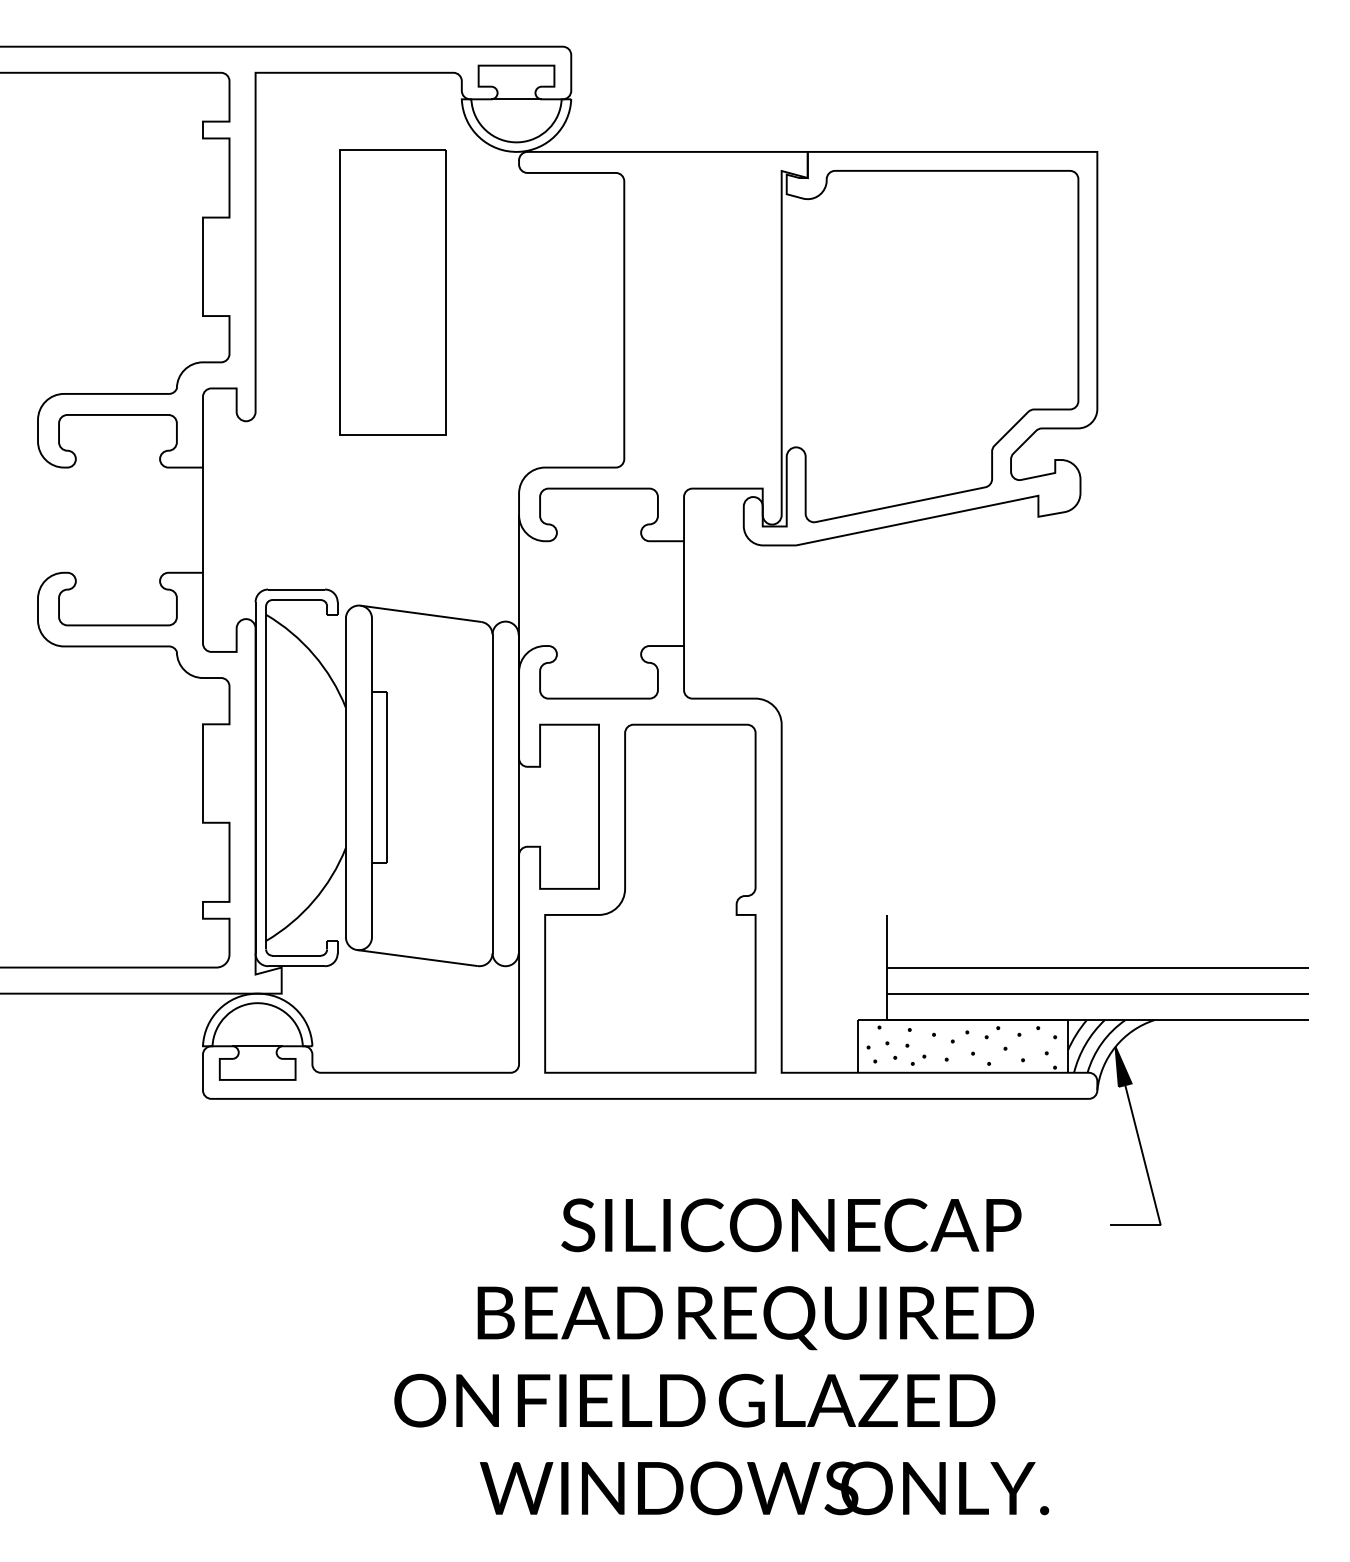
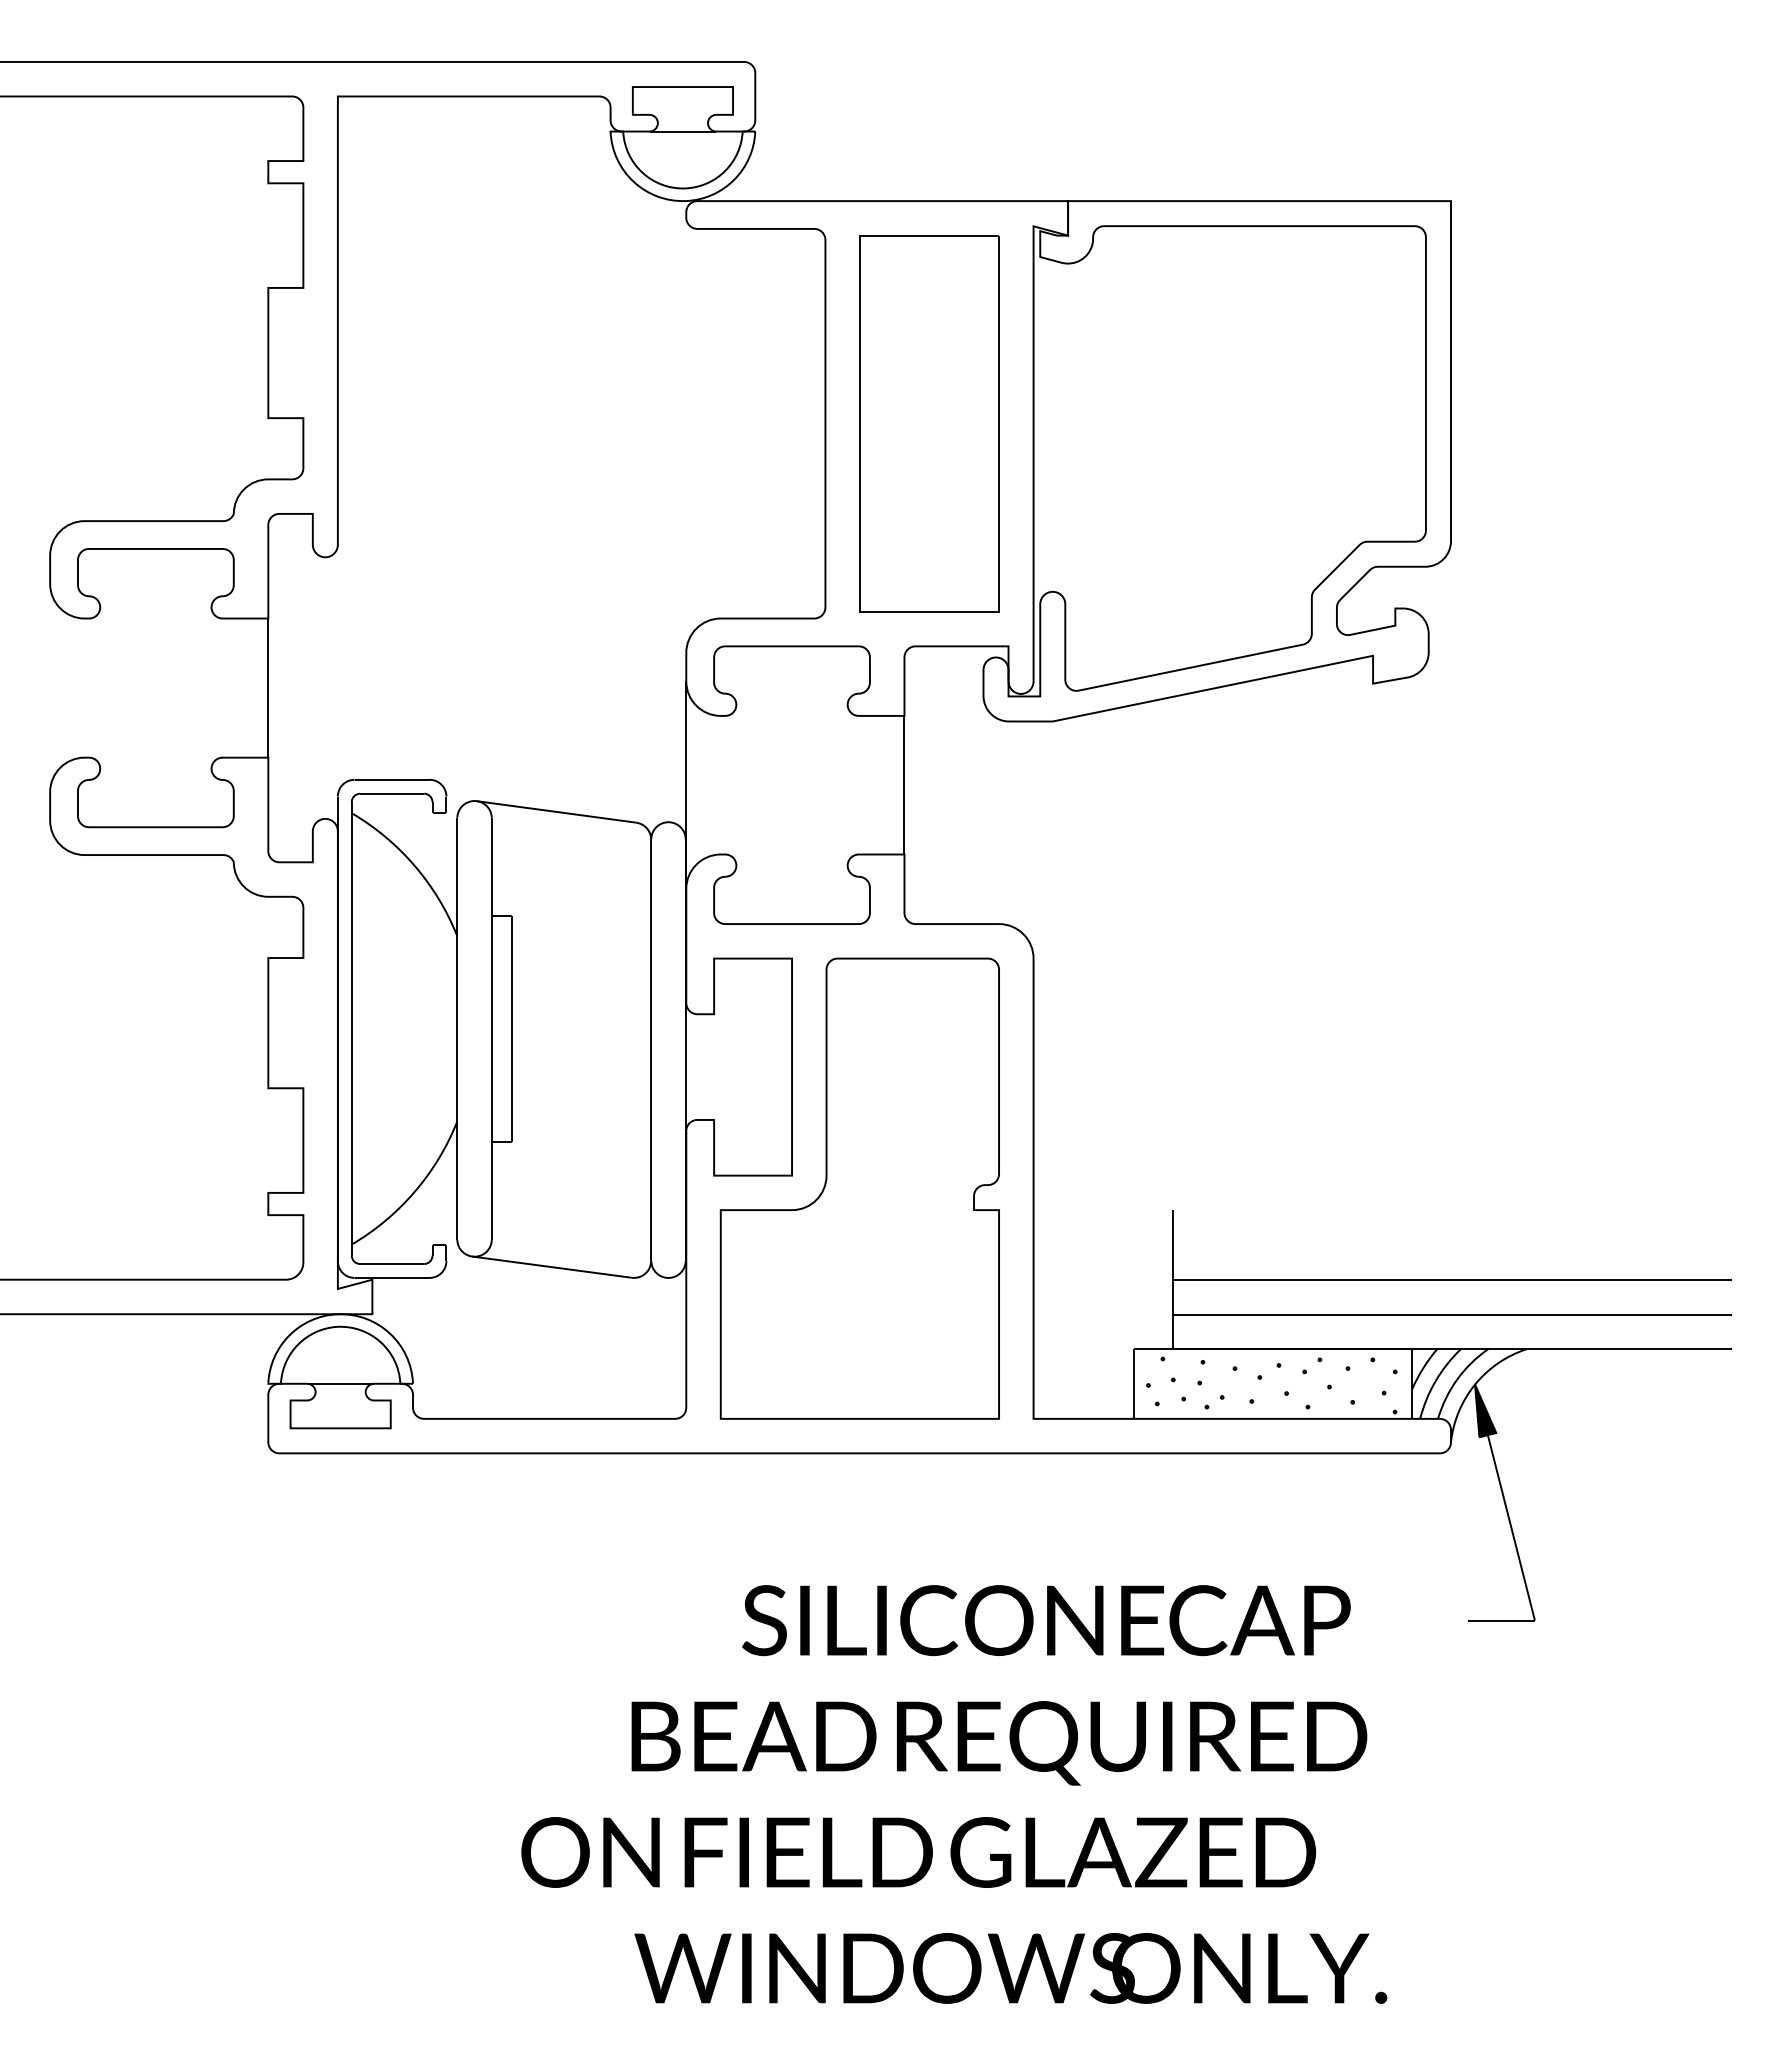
part: (392, 292) -> (929, 423), moved

